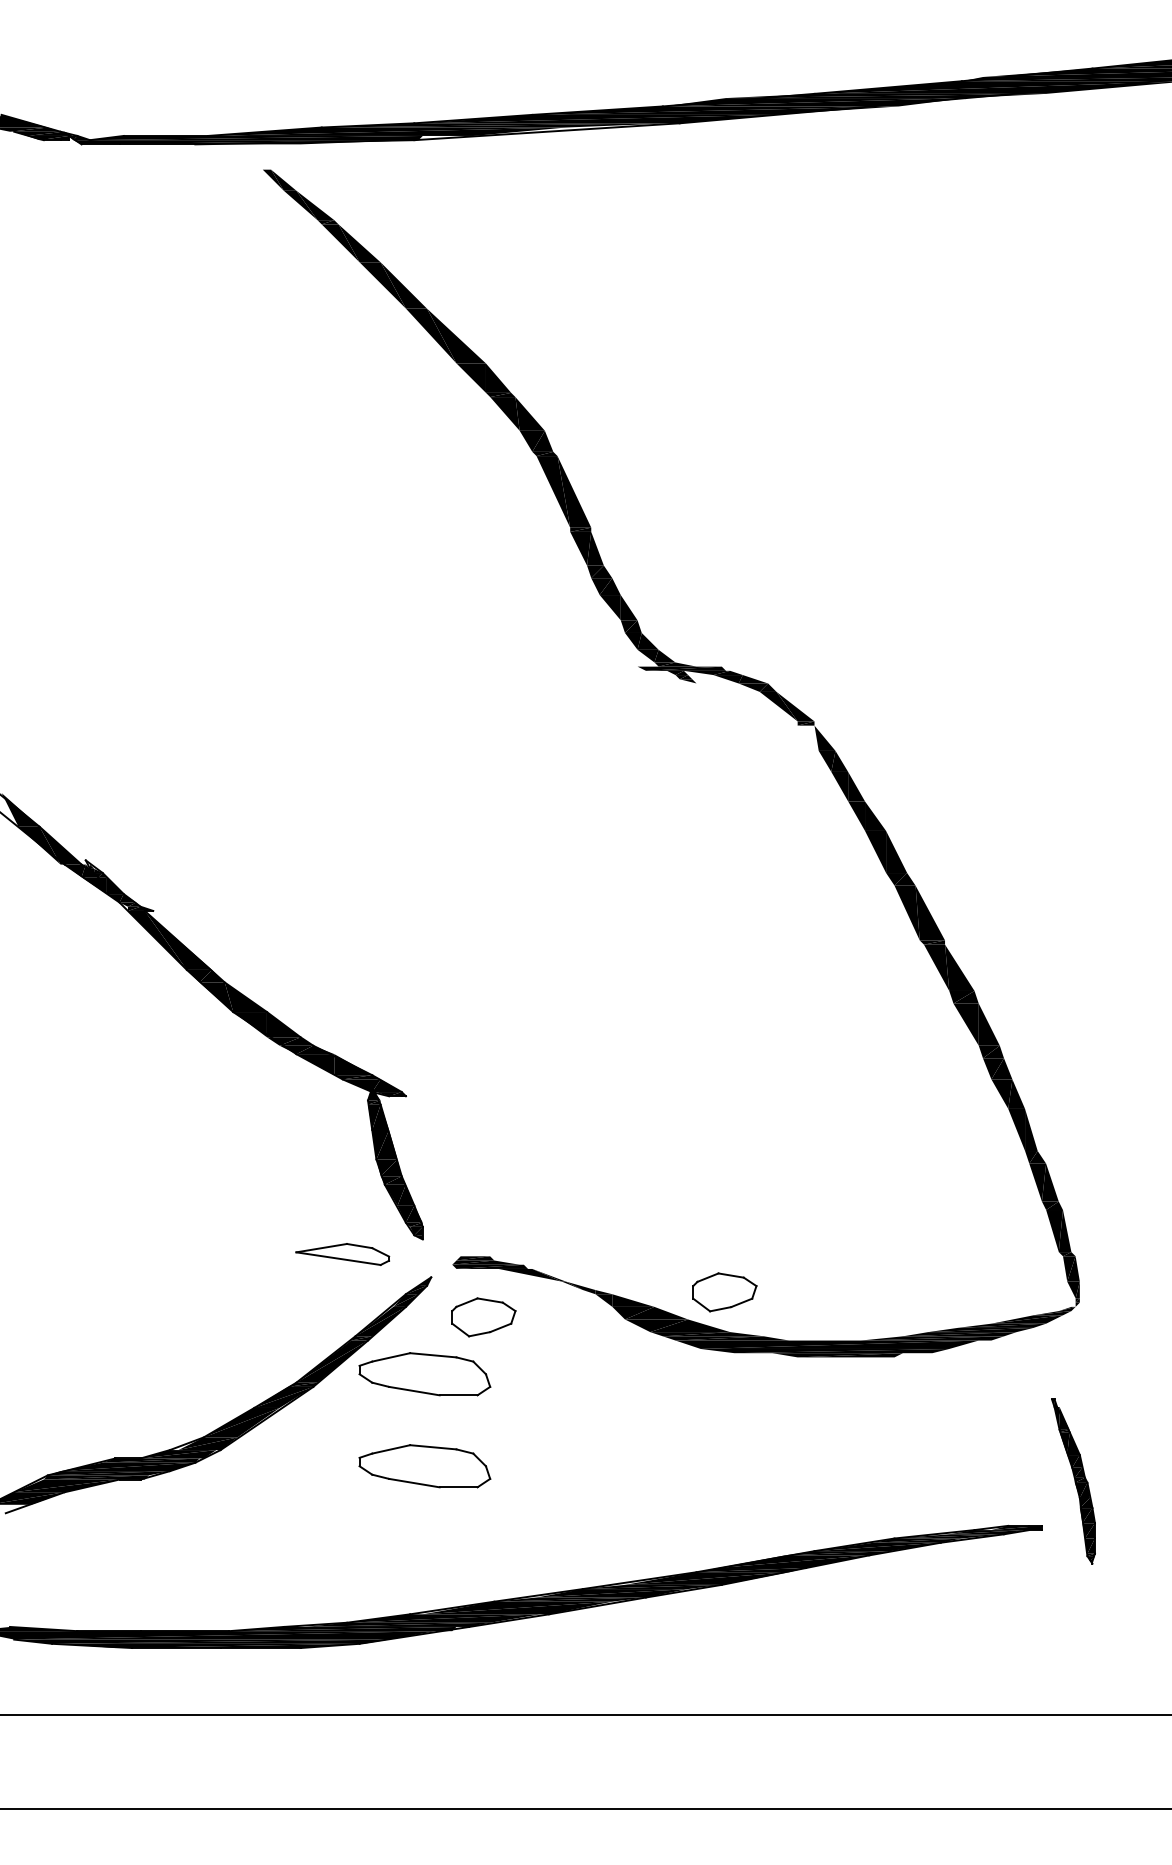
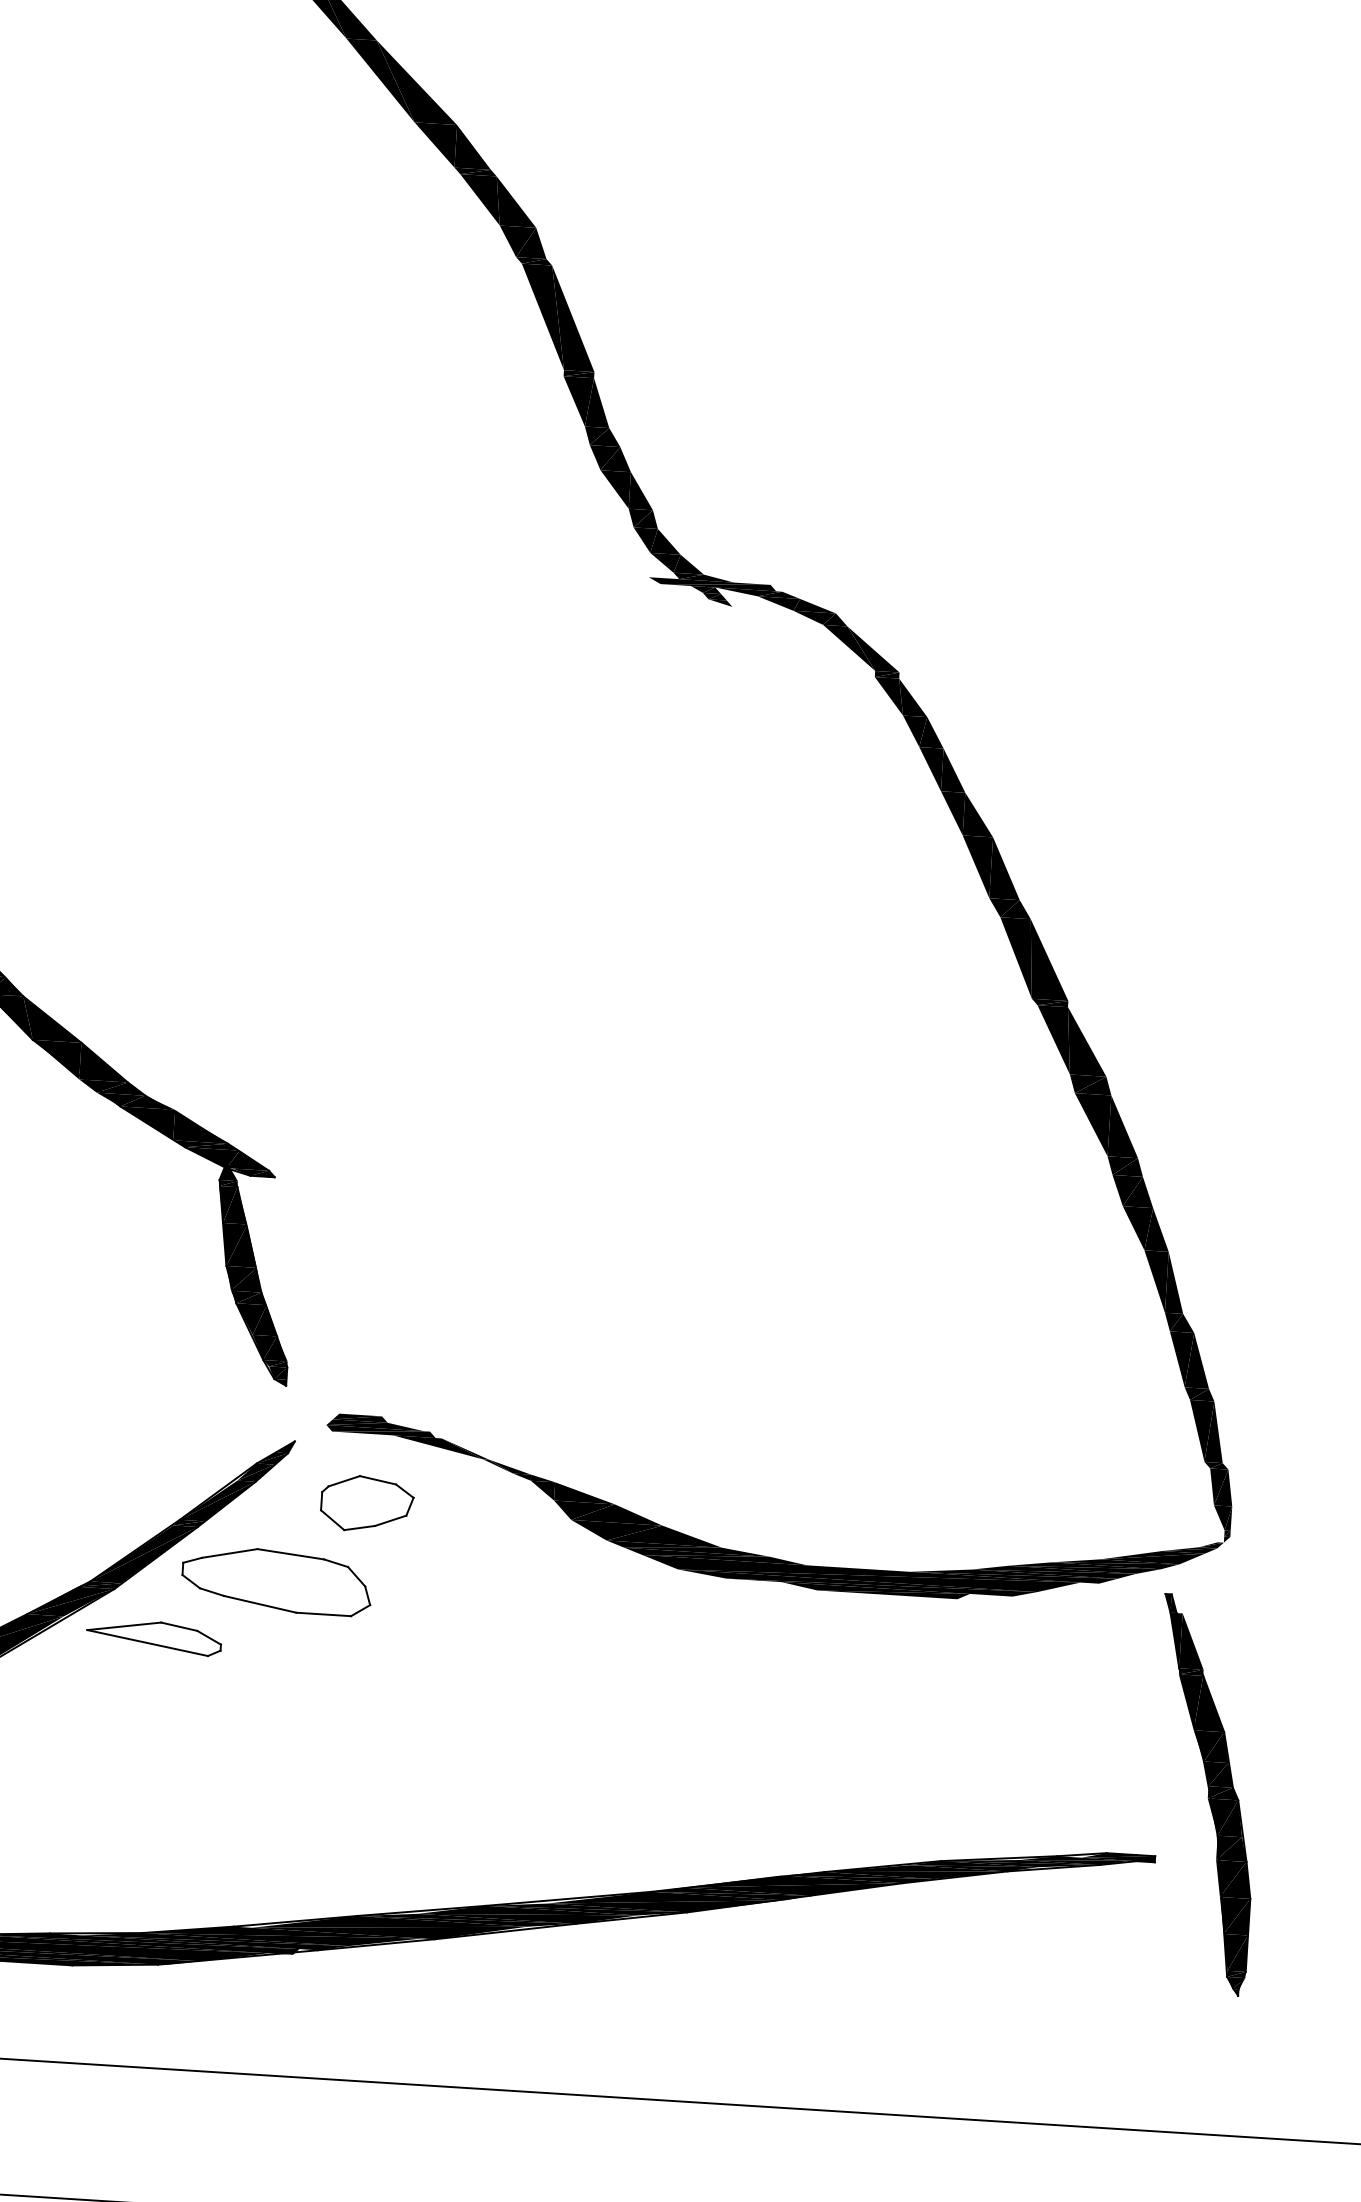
fill: (807, 737) -> (887, 695), added
part: (342, 1254) -> (153, 1637), moved
part: (724, 1292) -> (717, 1489), removed
part: (424, 1466) -> (267, 1714), removed
part: (1073, 1481) -> (1204, 1794), size x1.67

